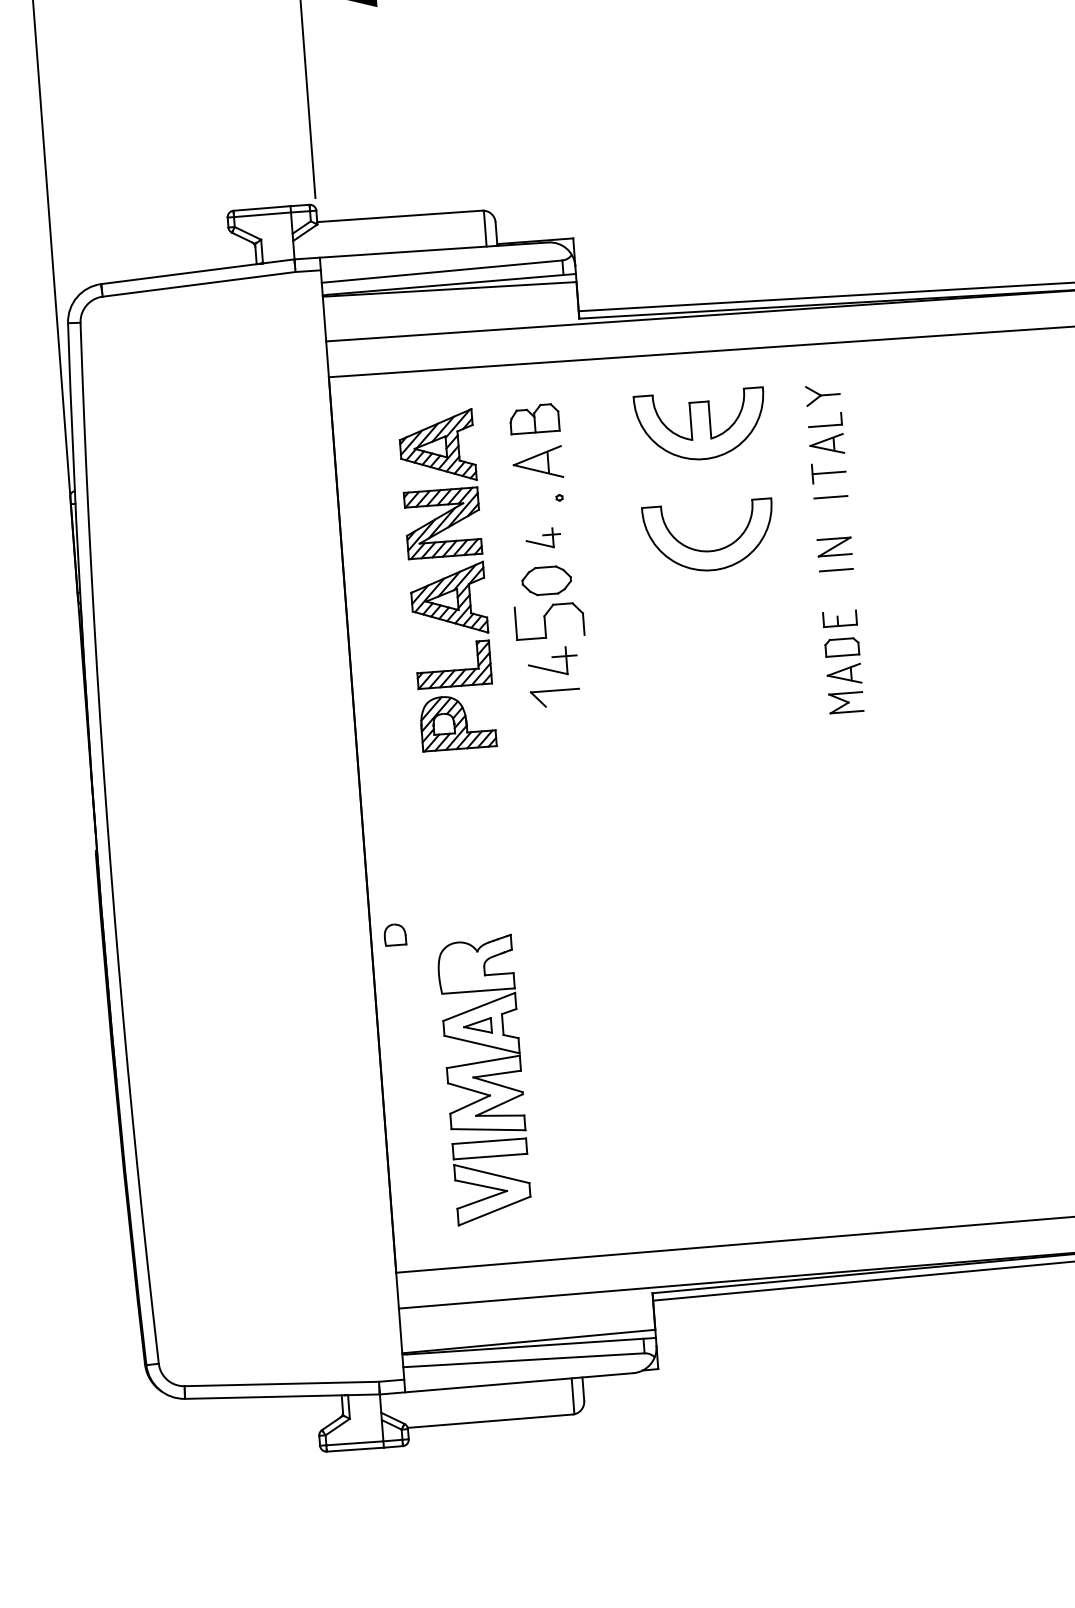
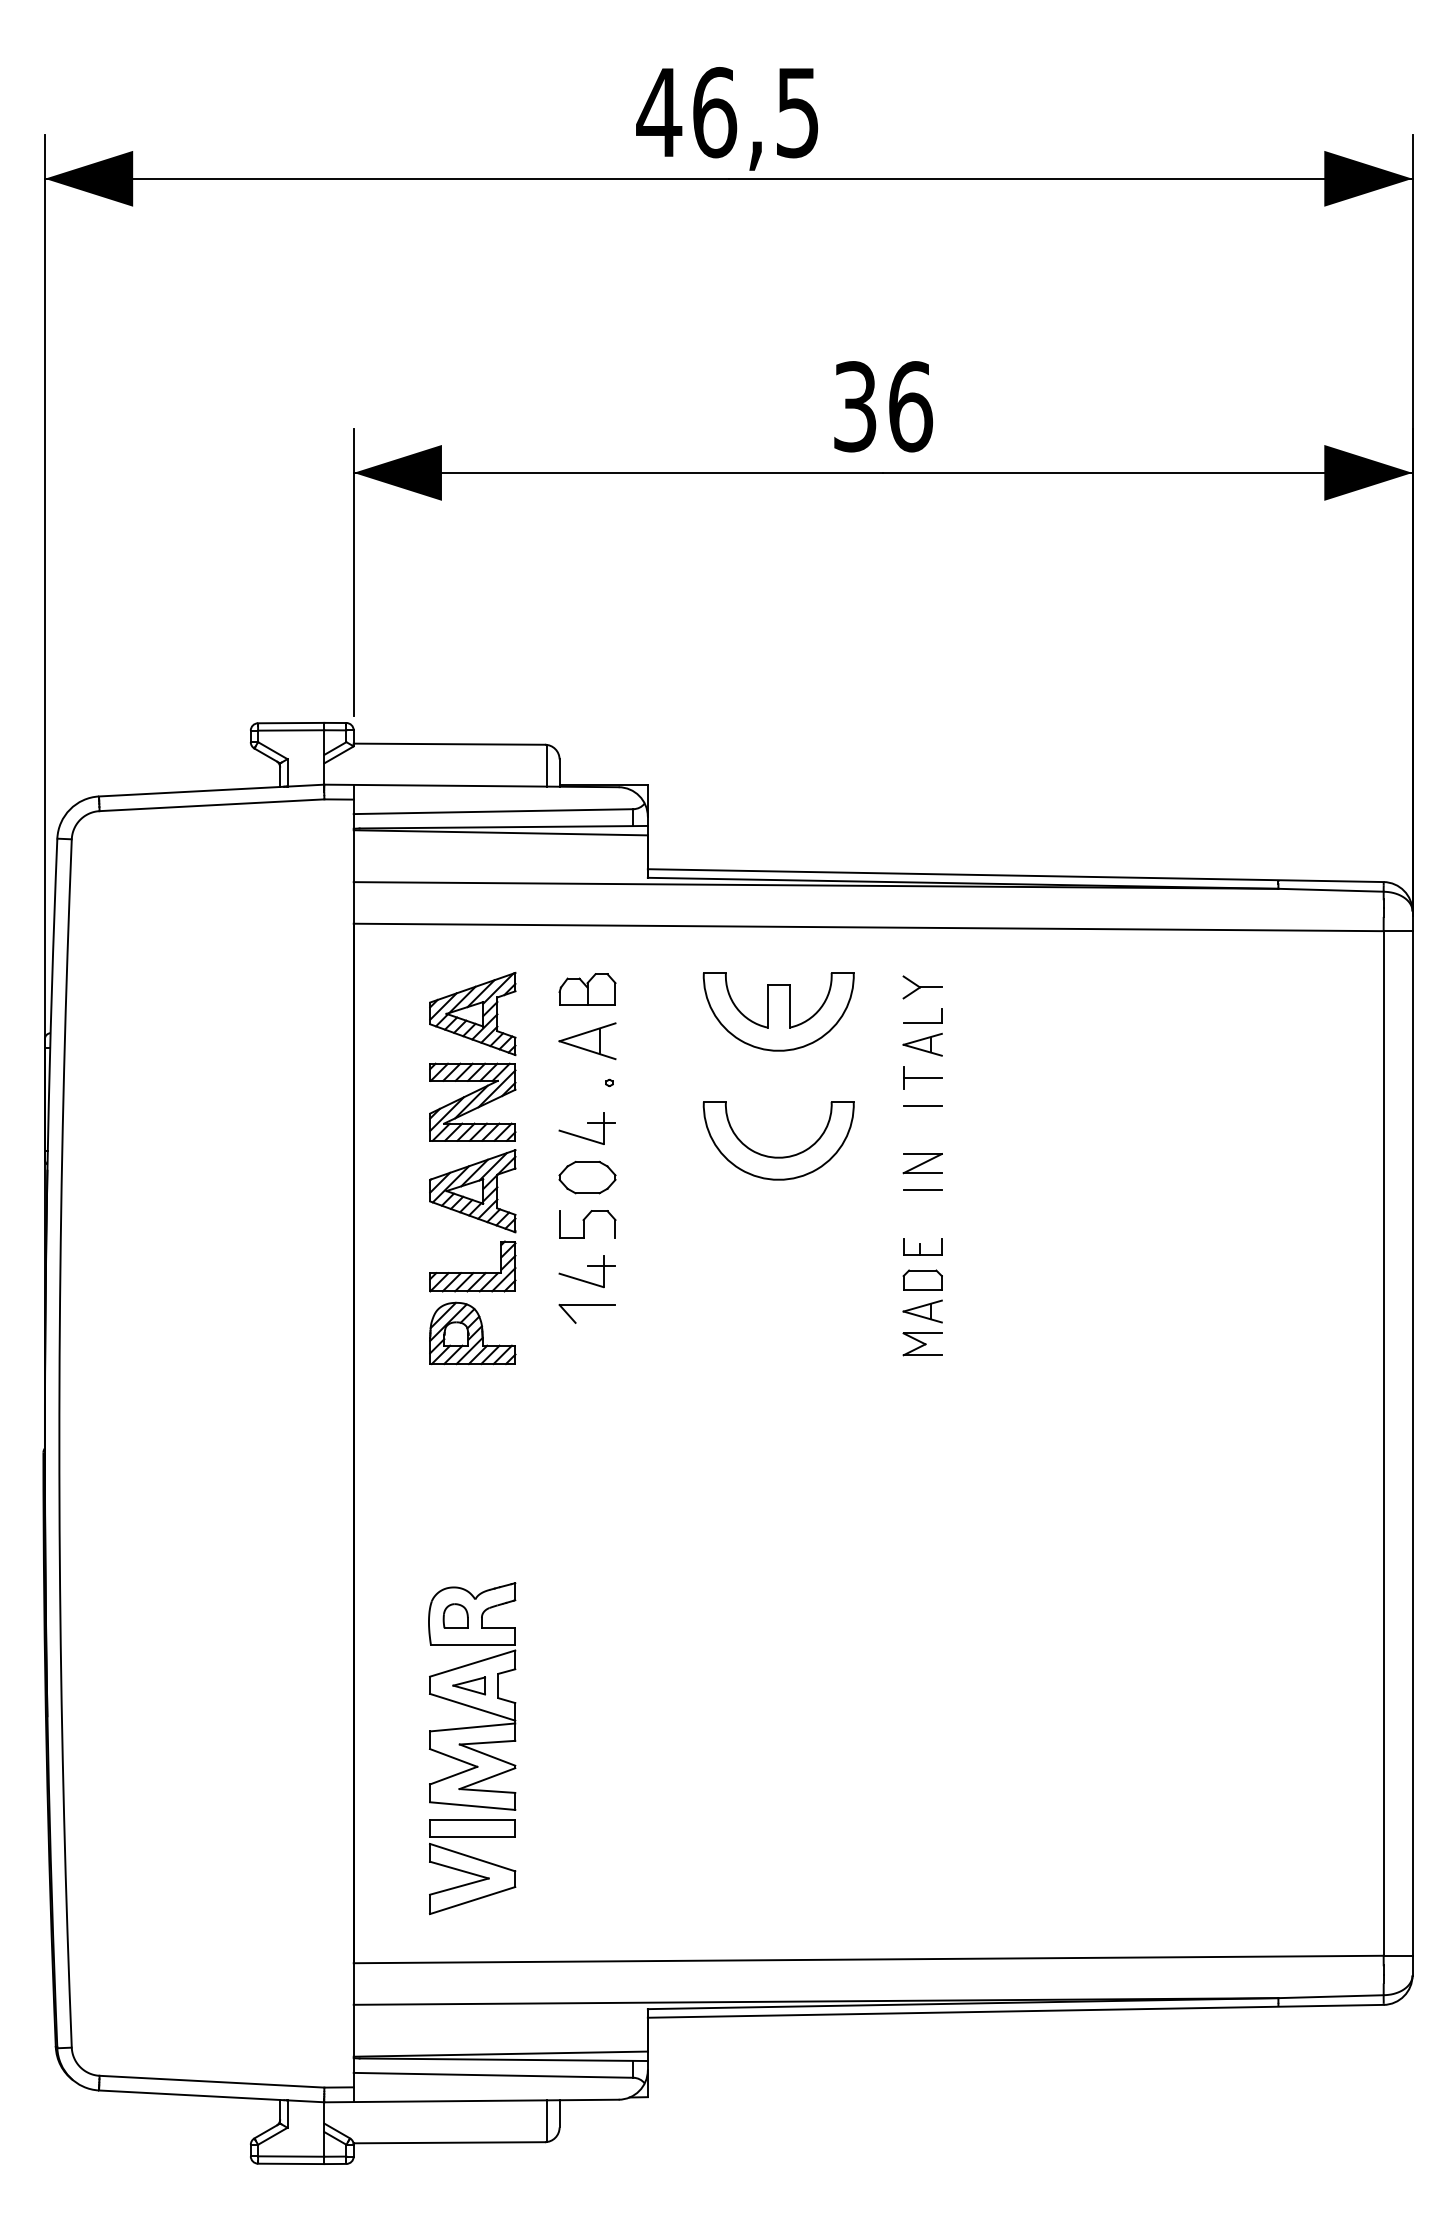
part: (542, 538) -> (586, 1128), size x1.43
part: (549, 621) -> (587, 1224), size x0.71
part: (394, 934) -> (455, 1615), moved

